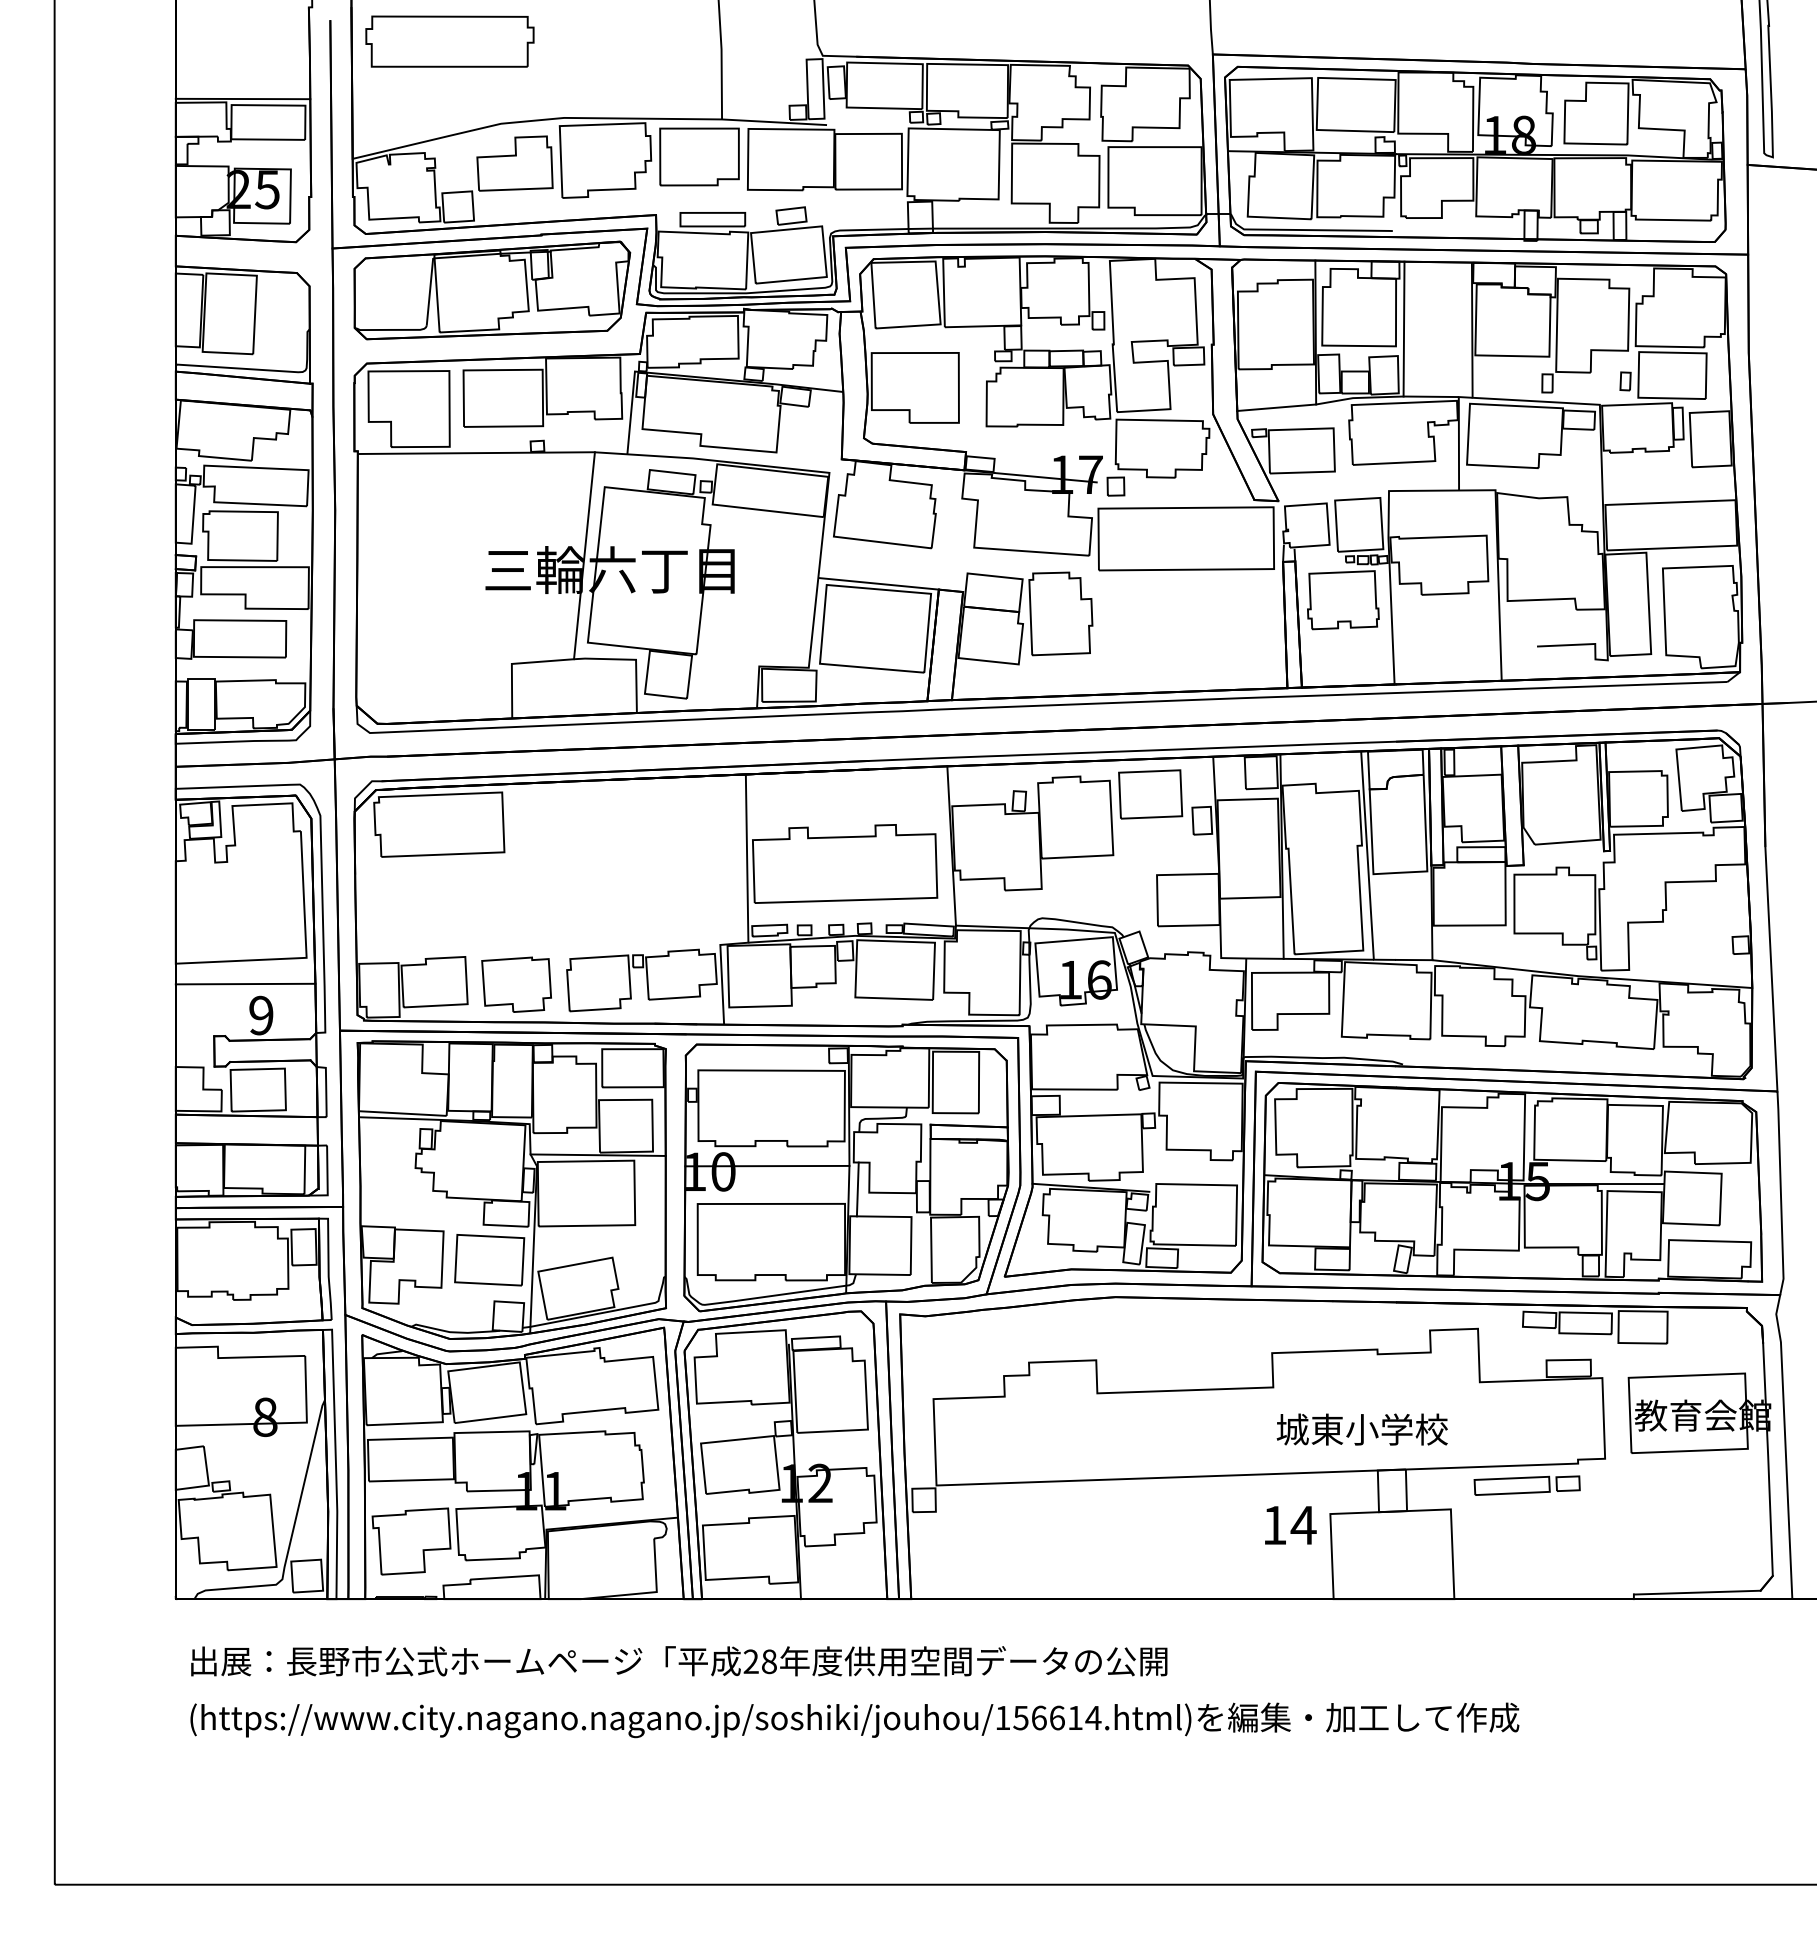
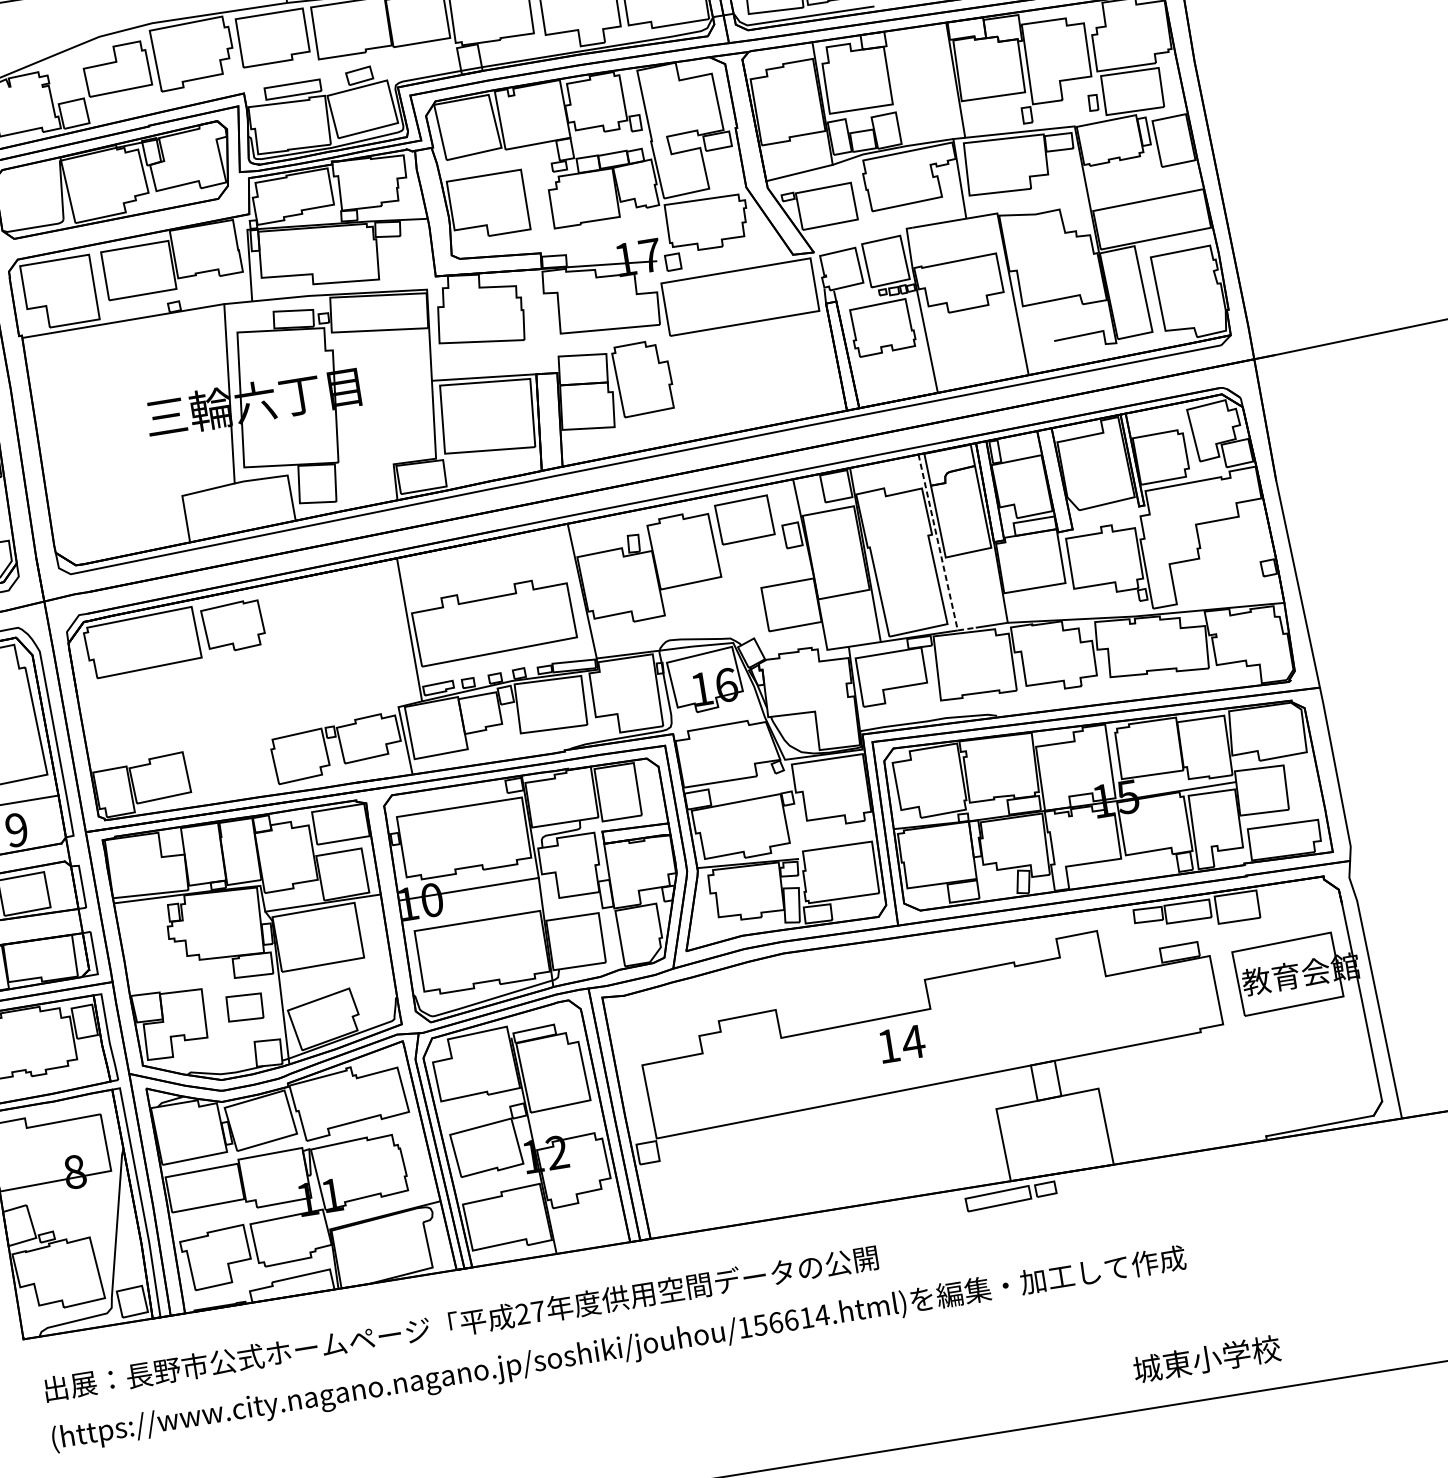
line: (1403, 328) -> (896, 88), removed
line: (1368, 868) -> (940, 553), solid -> dashed
part: (516, 984) -> (233, 626), moved
line: (857, 1189) -> (548, 896), removed
part: (489, 1260) -> (244, 1007), size x0.6
text: (1361, 1429) -> (1206, 1359), moved
part: (1526, 1485) -> (1010, 1196), moved
text: (1290, 1525) -> (902, 1044), moved
text: (769, 1661) -> (538, 1311), 28 -> 27

